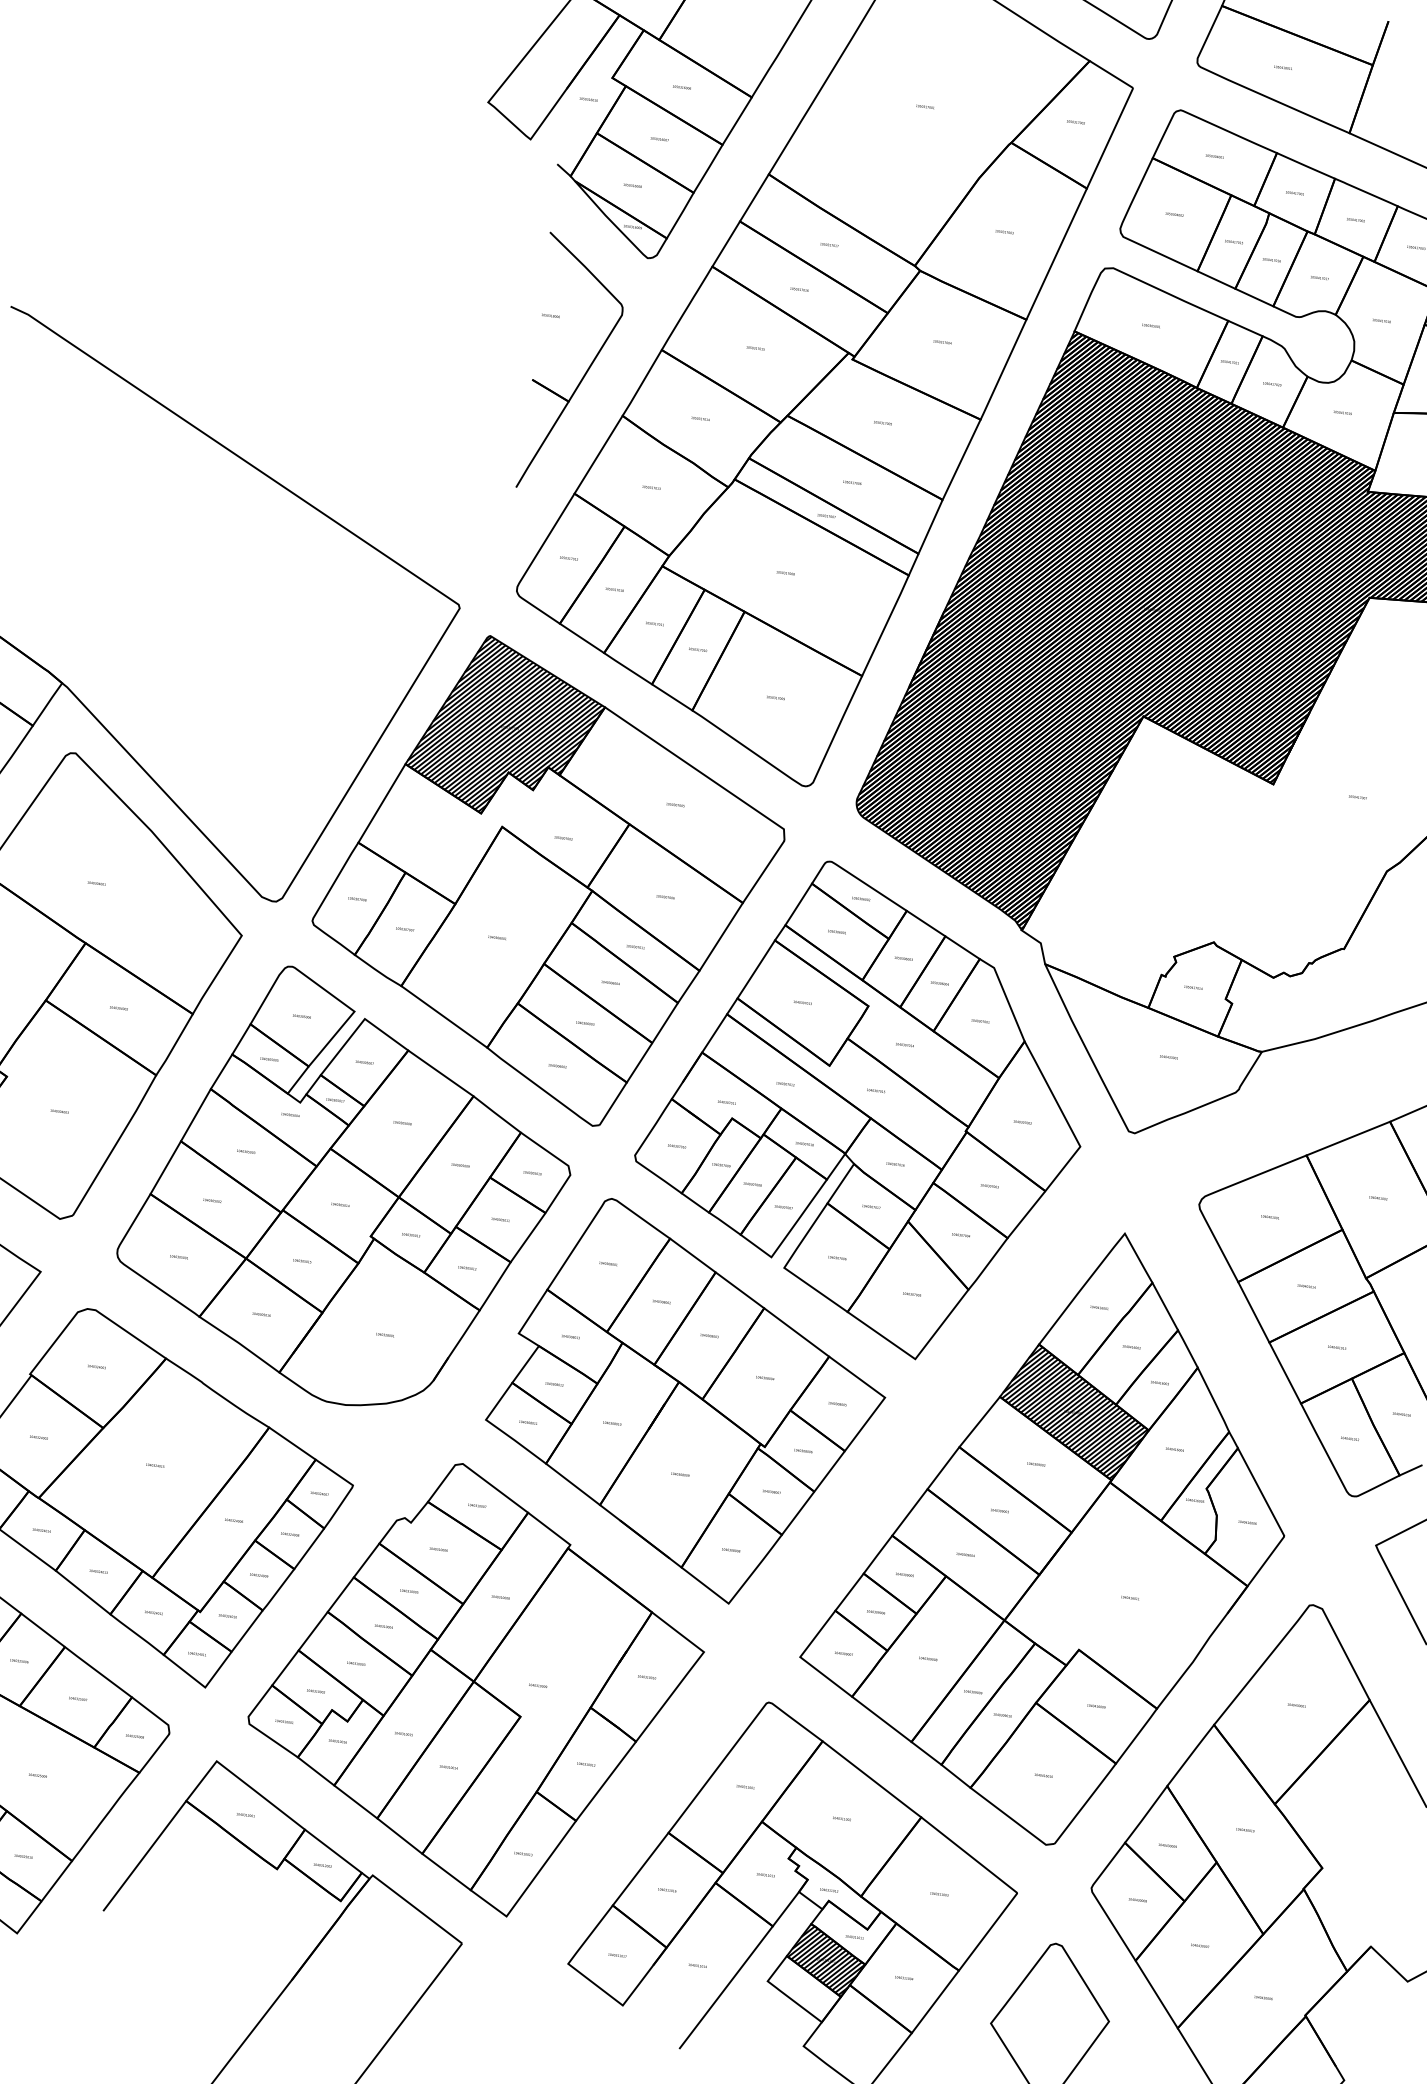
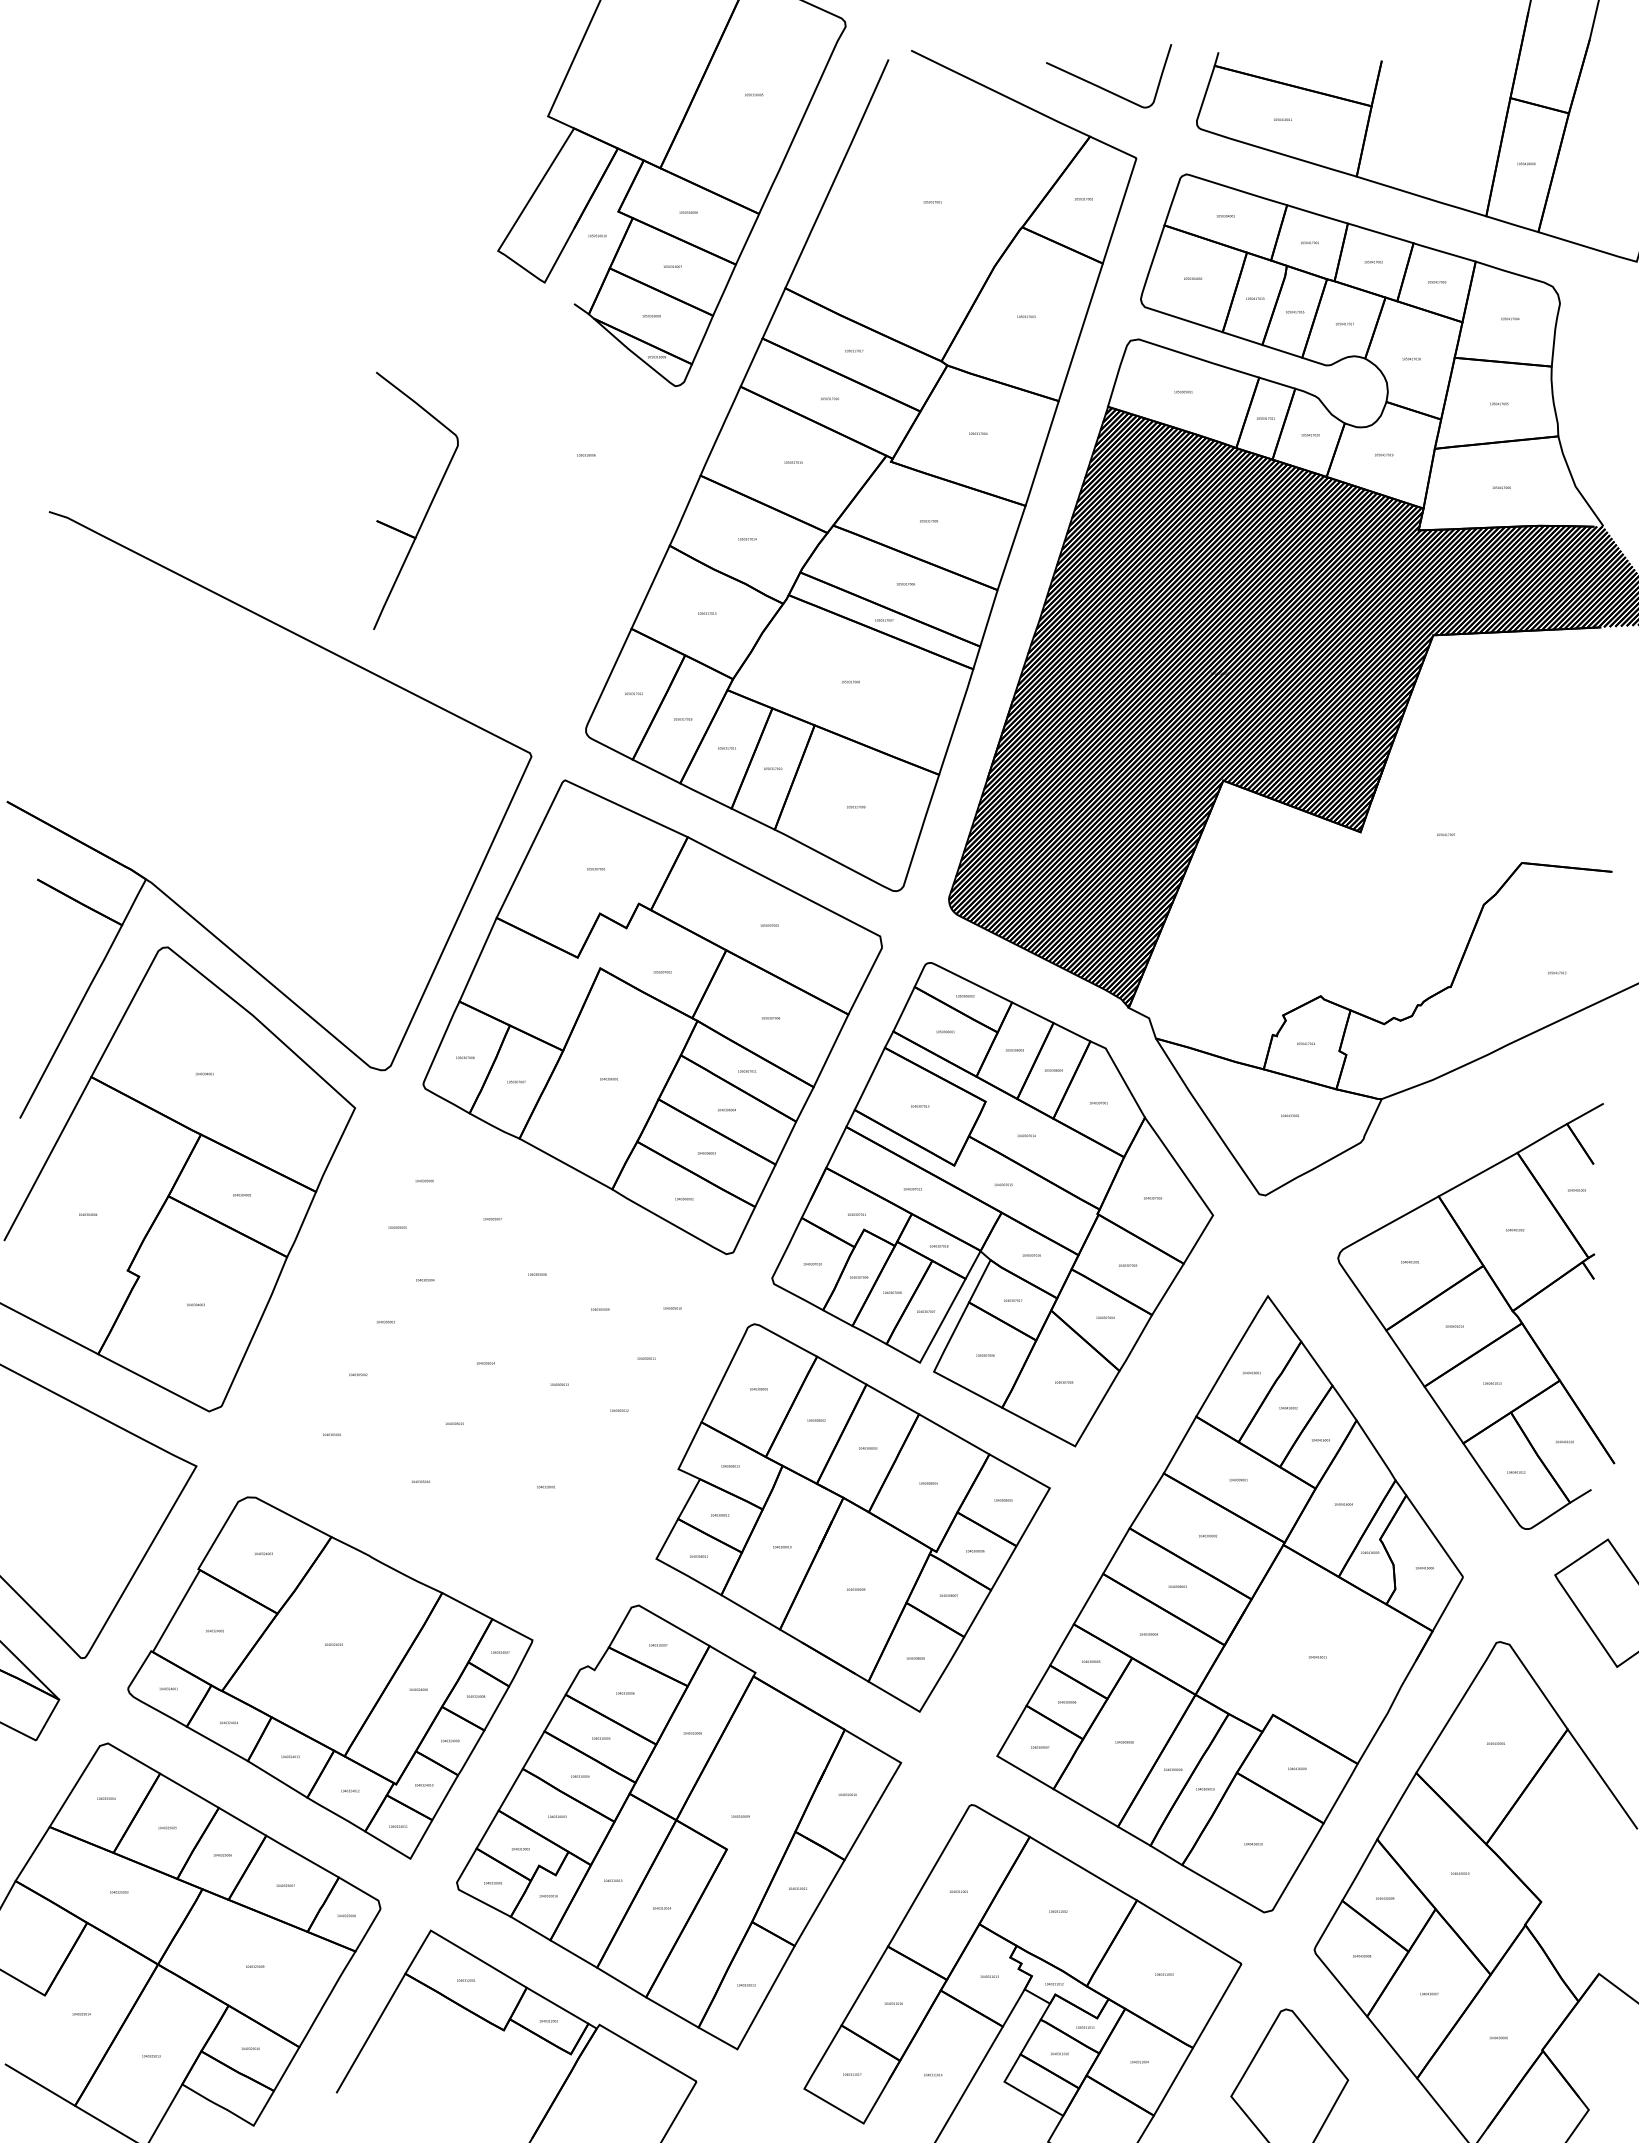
part: (585, 371) -> (428, 506), moved
hatch: (506, 726) -> (592, 868), removed
part: (347, 1189) -> (490, 1347), removed
hatch: (1075, 1412) -> (1240, 1479), removed
hatch: (826, 1959) -> (1060, 2052), removed

